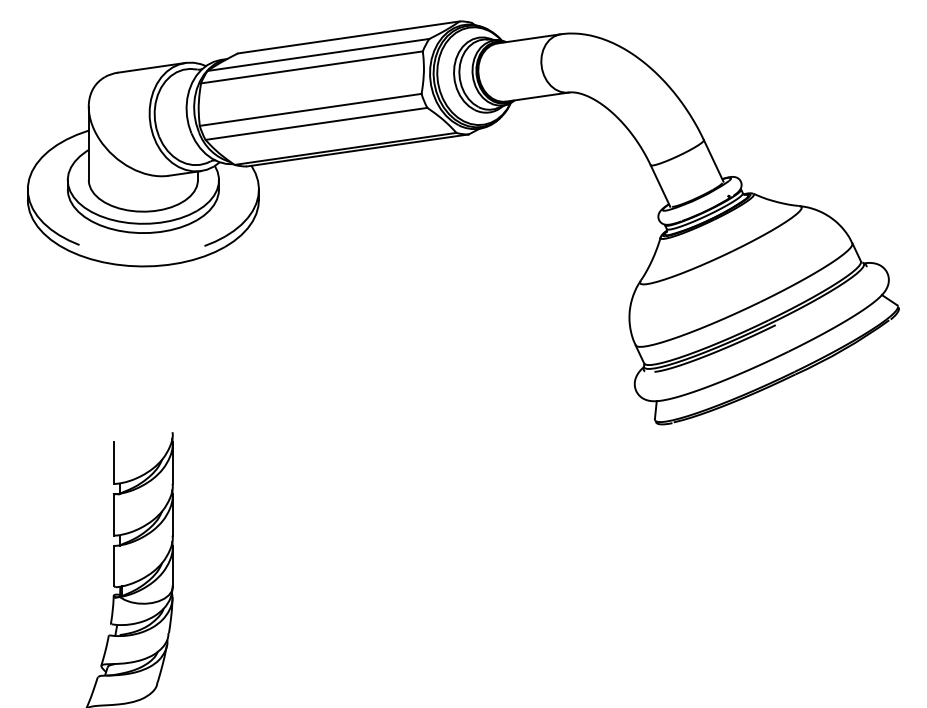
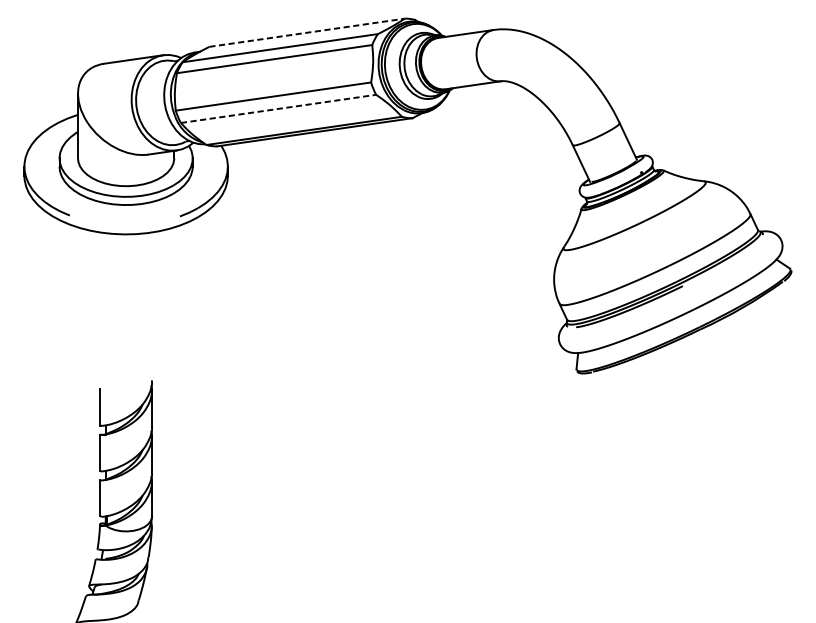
line: (349, 37) -> (307, 32), solid -> dashed
line: (316, 123) -> (278, 108), solid -> dashed

